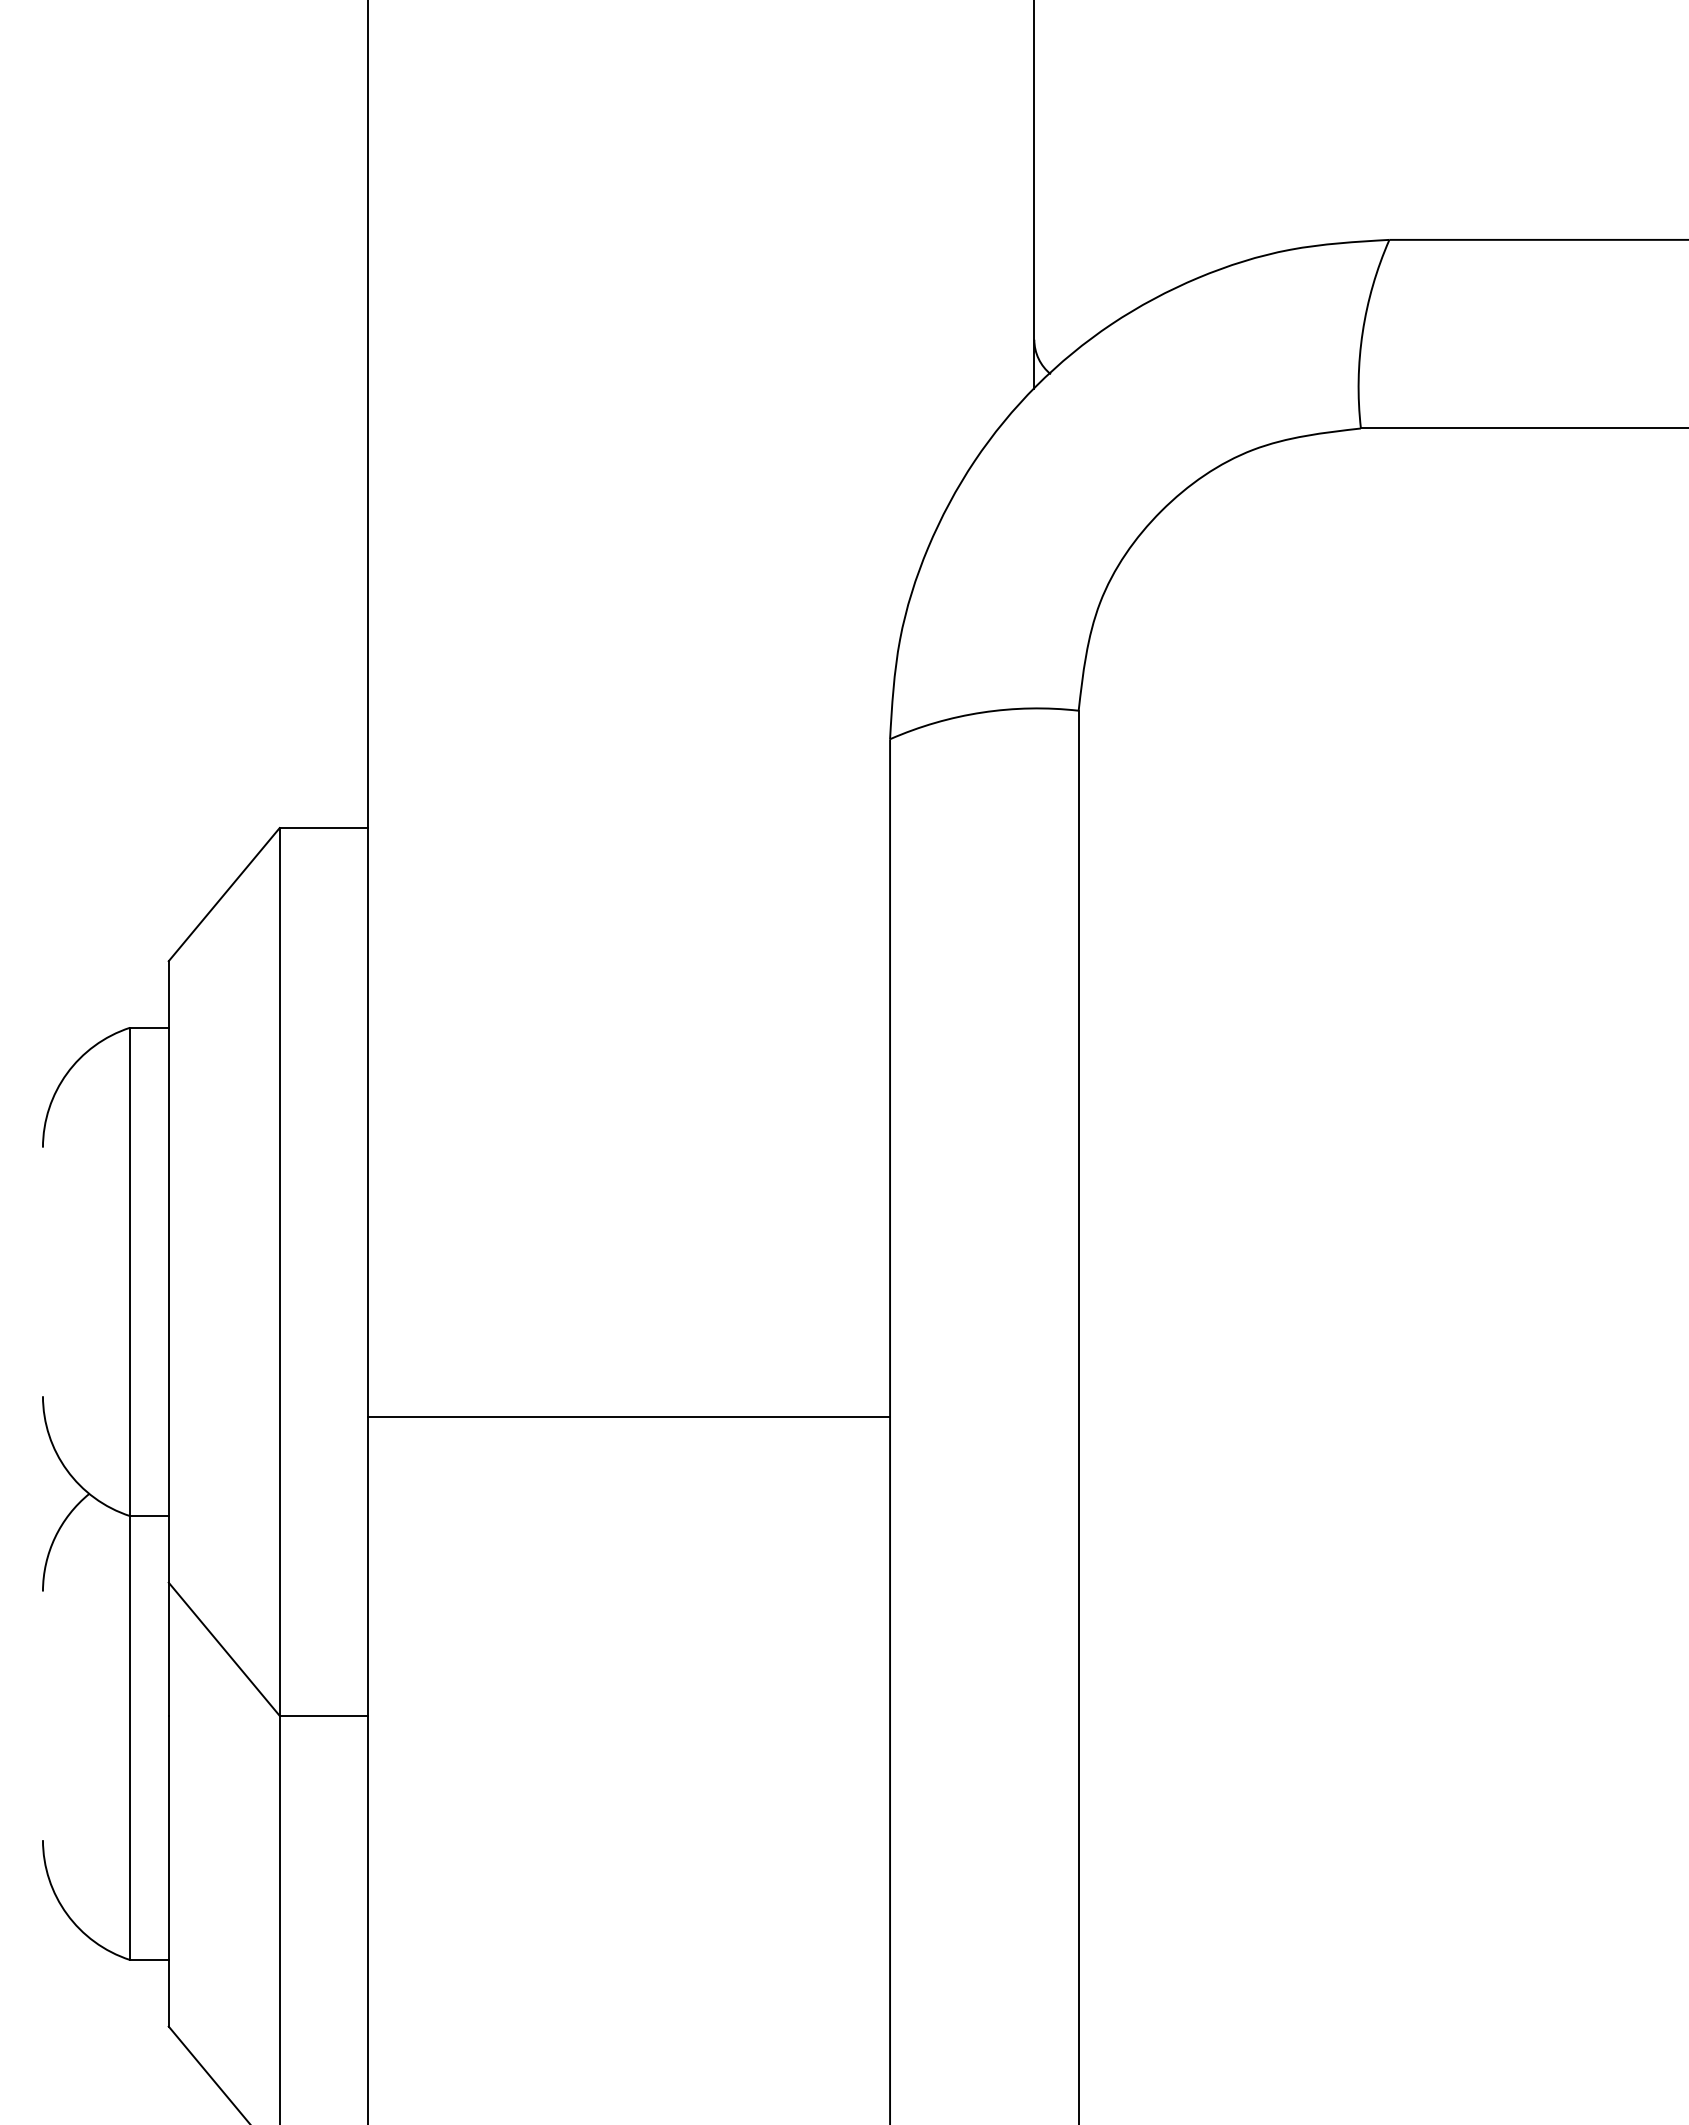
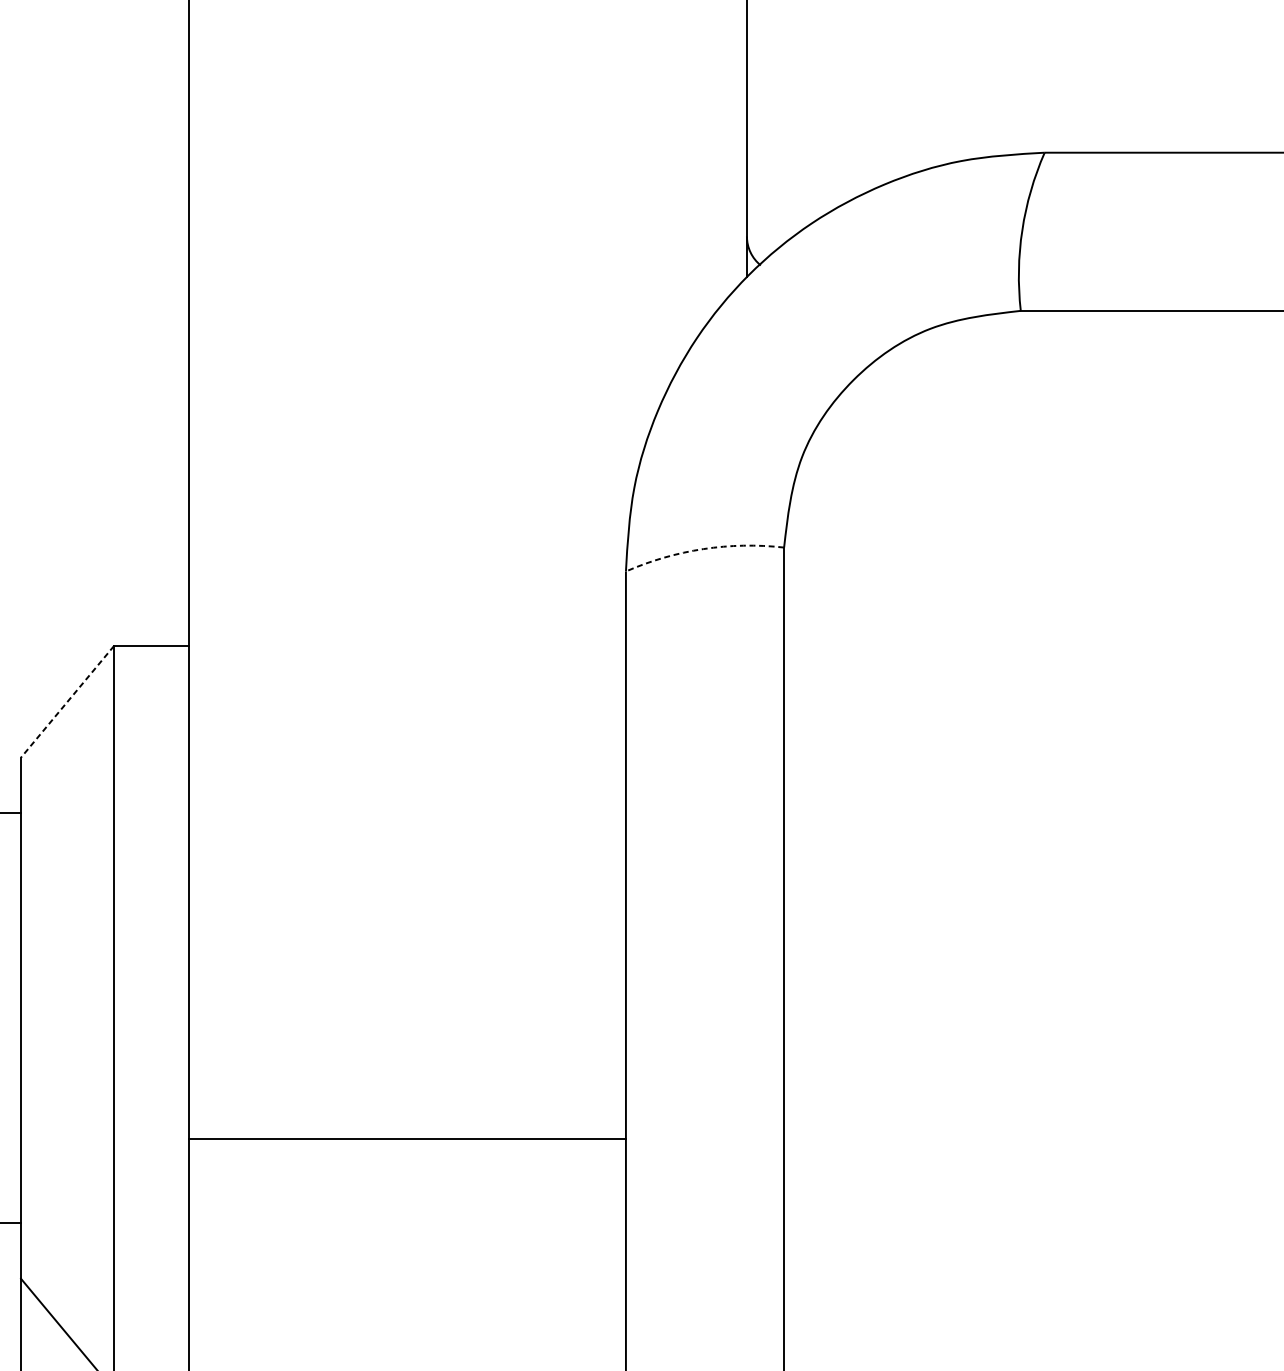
arc: (982, 712) -> (703, 549), solid -> dashed
line: (224, 894) -> (67, 701), solid -> dashed

